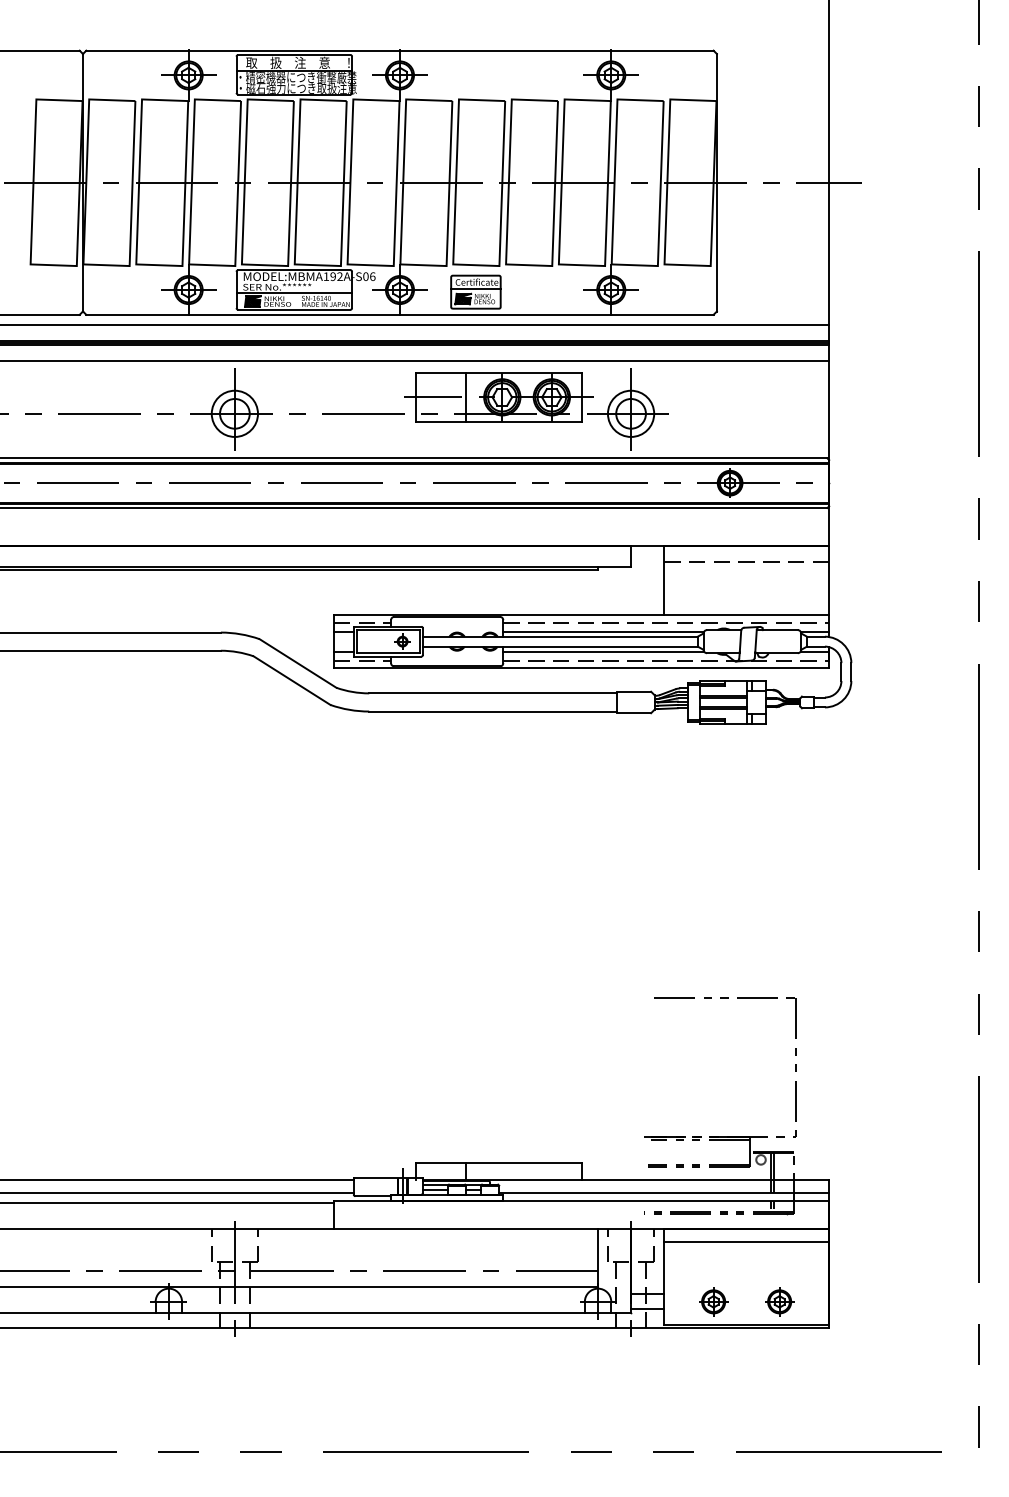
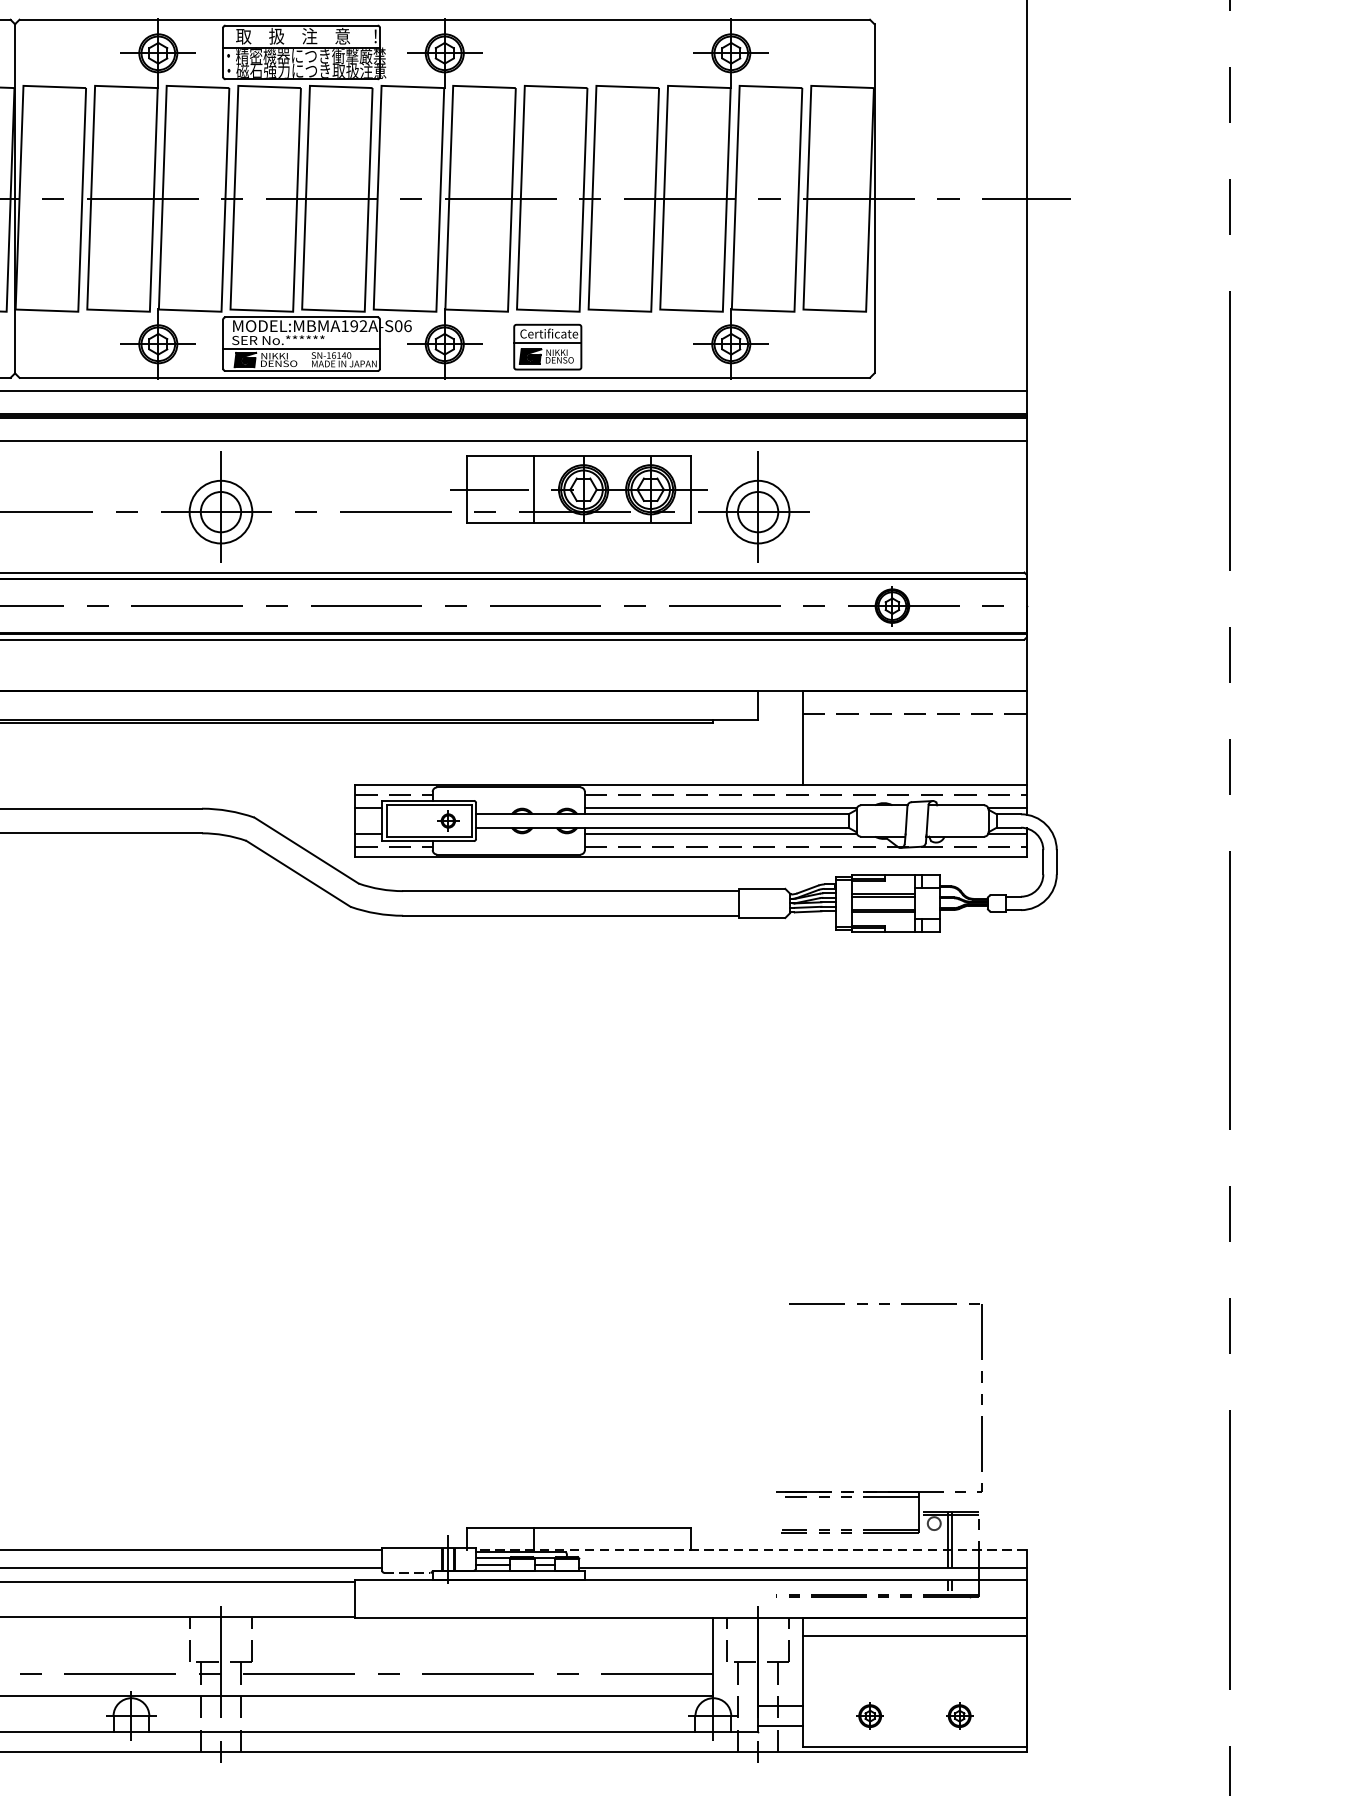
line: (625, 1179) -> (750, 1550), solid -> dashed
line: (372, 1196) -> (407, 1573), solid -> dashed
part: (713, 1301) -> (869, 1715), size x0.7
part: (779, 1301) -> (959, 1715), size x0.7

